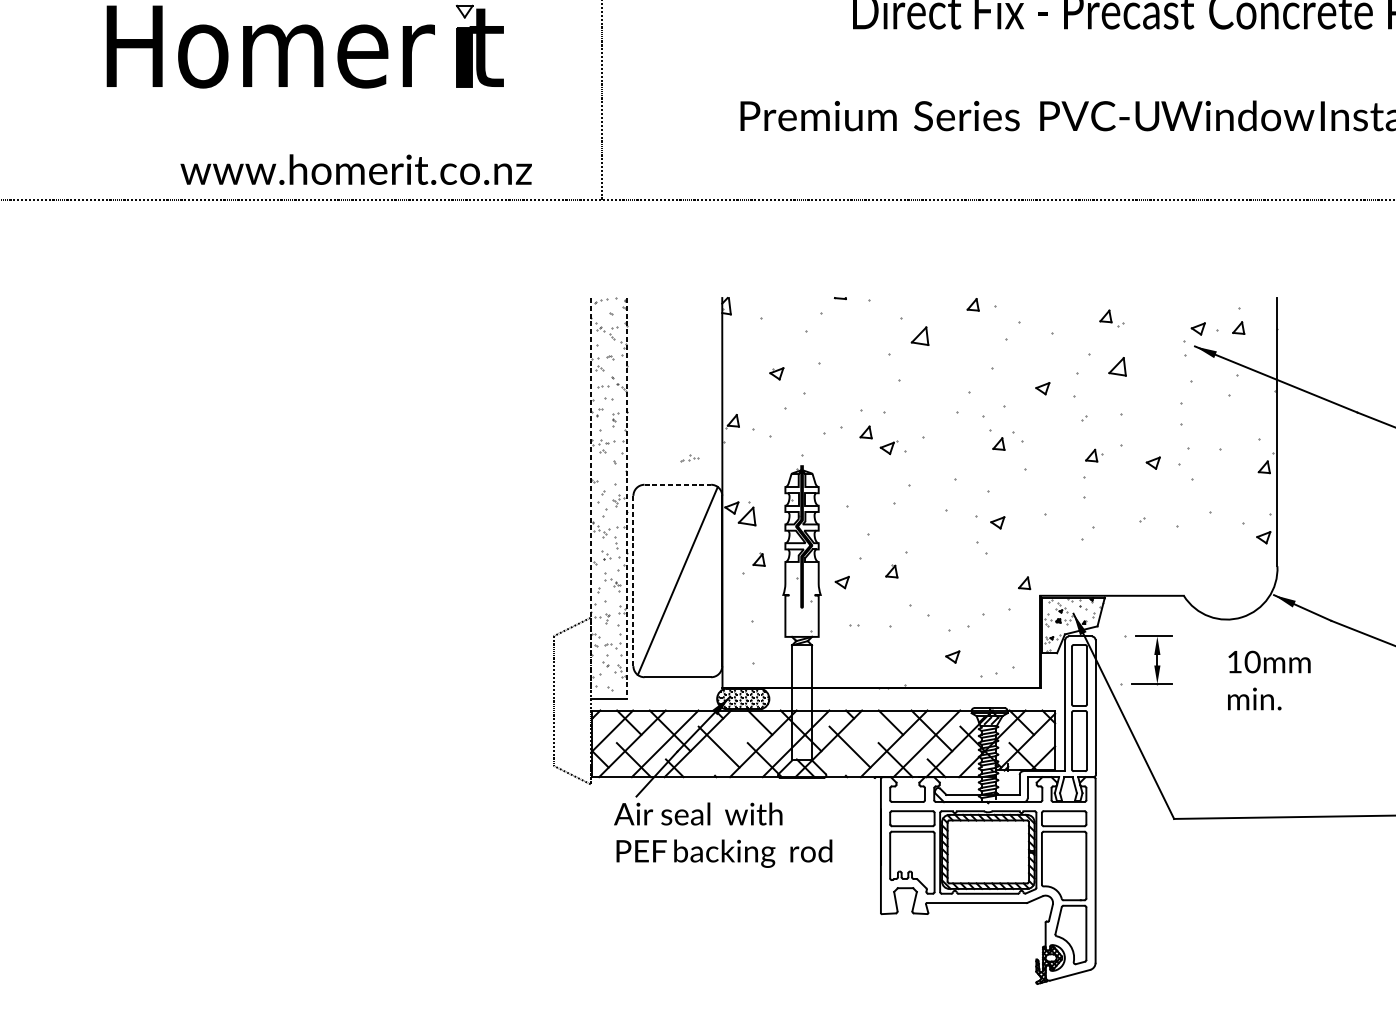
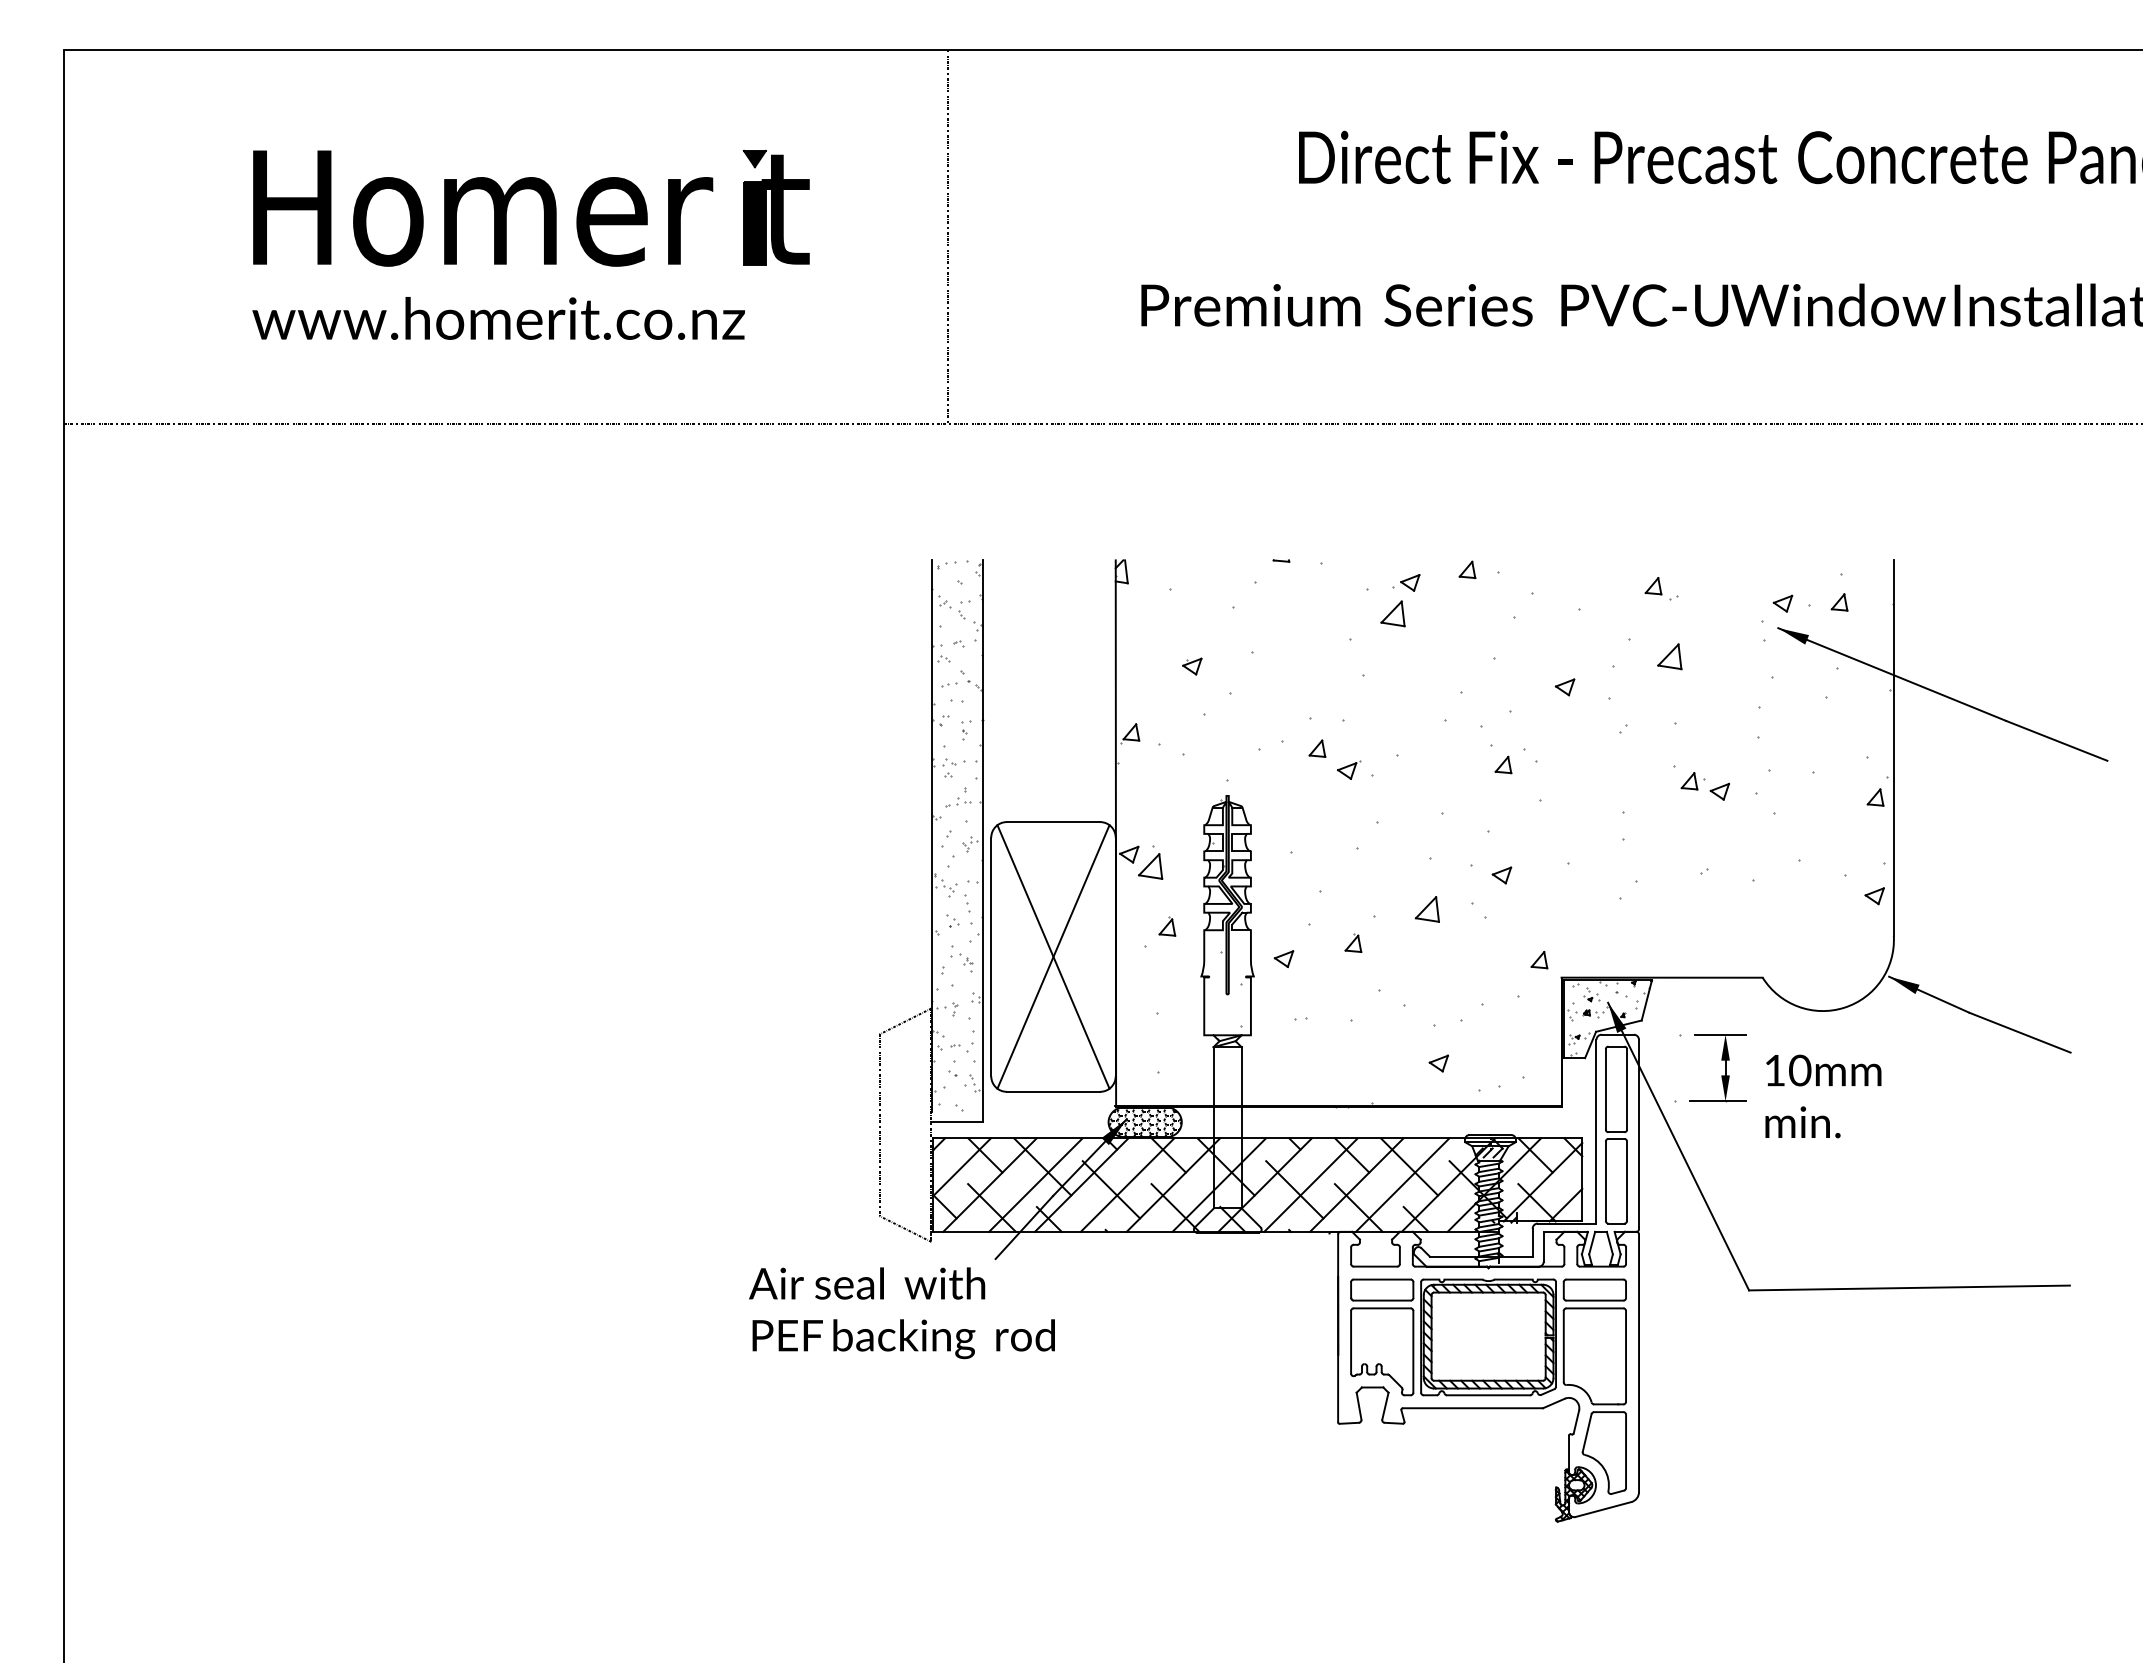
fill: (464, 11) -> (754, 158), added
text: (356, 169) -> (498, 318), moved
part: (929, 313) -> (1406, 582), added
part: (1093, 455) -> (1692, 781), moved
part: (689, 458) -> (958, 802), moved
line: (677, 485) -> (1053, 822), dashed -> solid
line: (590, 494) -> (931, 835), dashed -> solid
line: (627, 498) -> (982, 841), dashed -> solid
part: (943, 547) -> (1426, 909), added
line: (633, 580) -> (991, 956), dashed -> solid
line: (677, 580) -> (1053, 956), added
text: (1269, 680) -> (1823, 1096), moved
line: (730, 743) -> (1127, 1184), added
line: (861, 743) -> (1310, 1184), added
text: (722, 835) -> (901, 1313), moved

